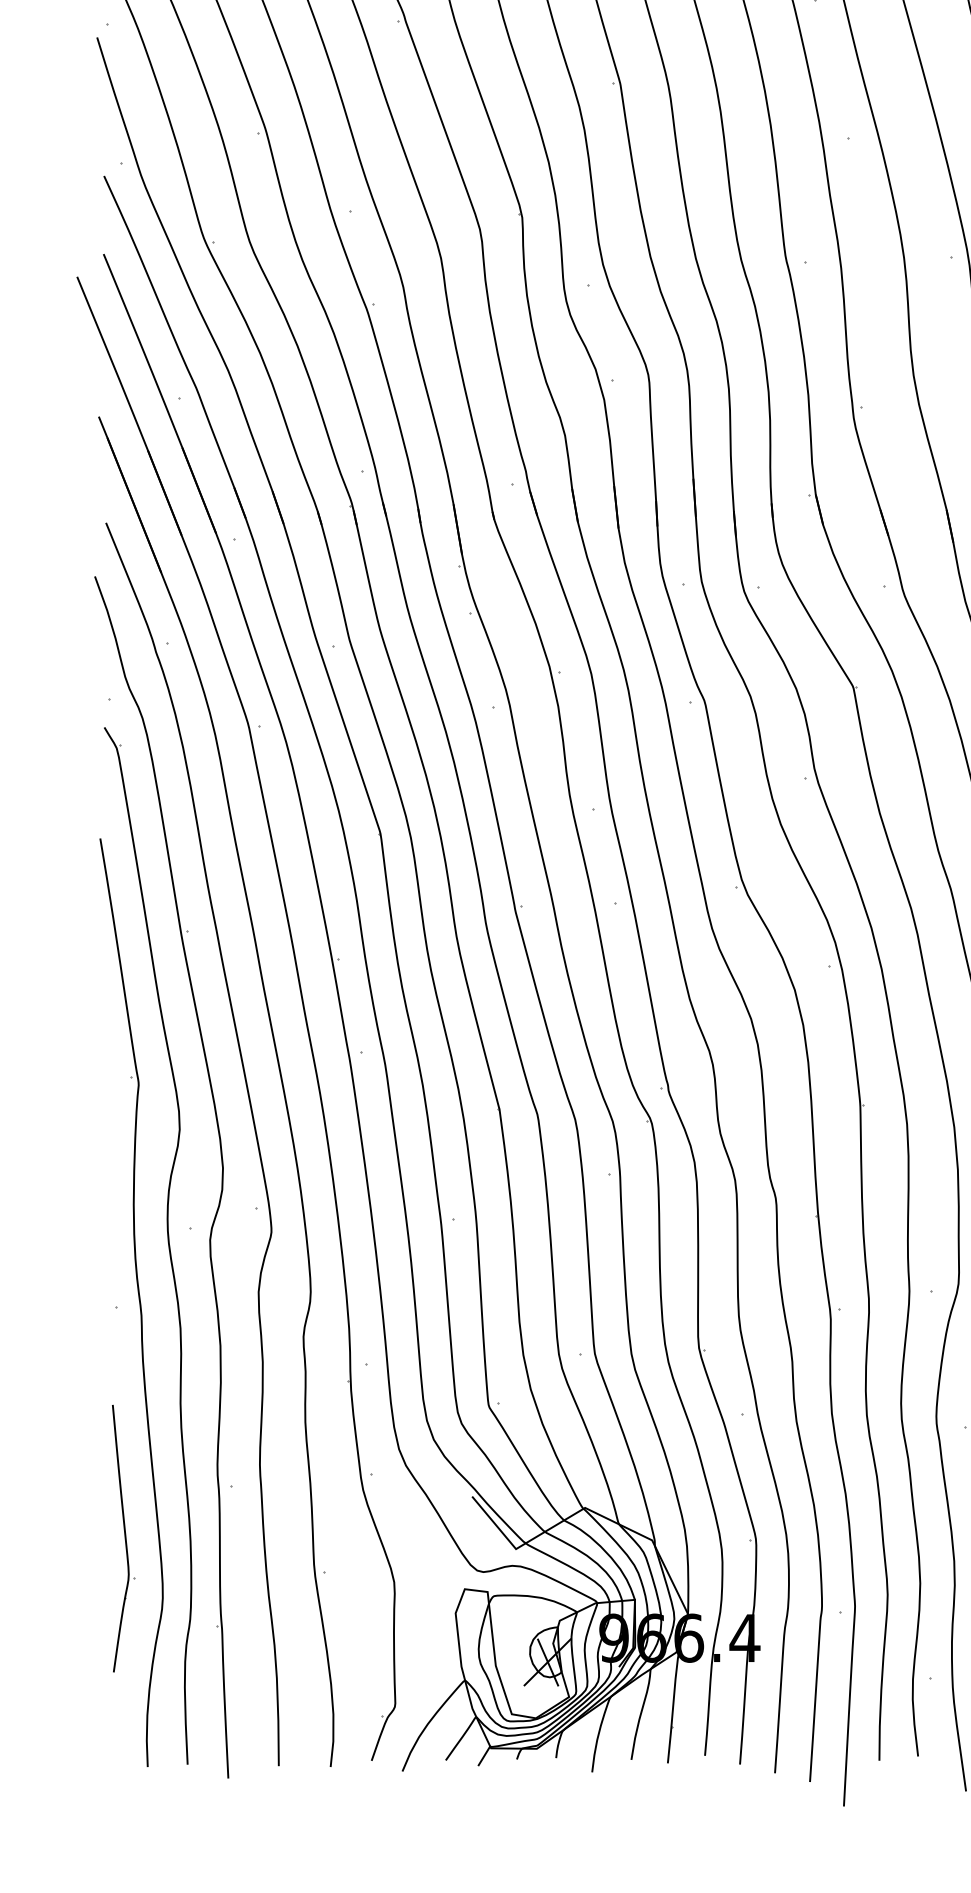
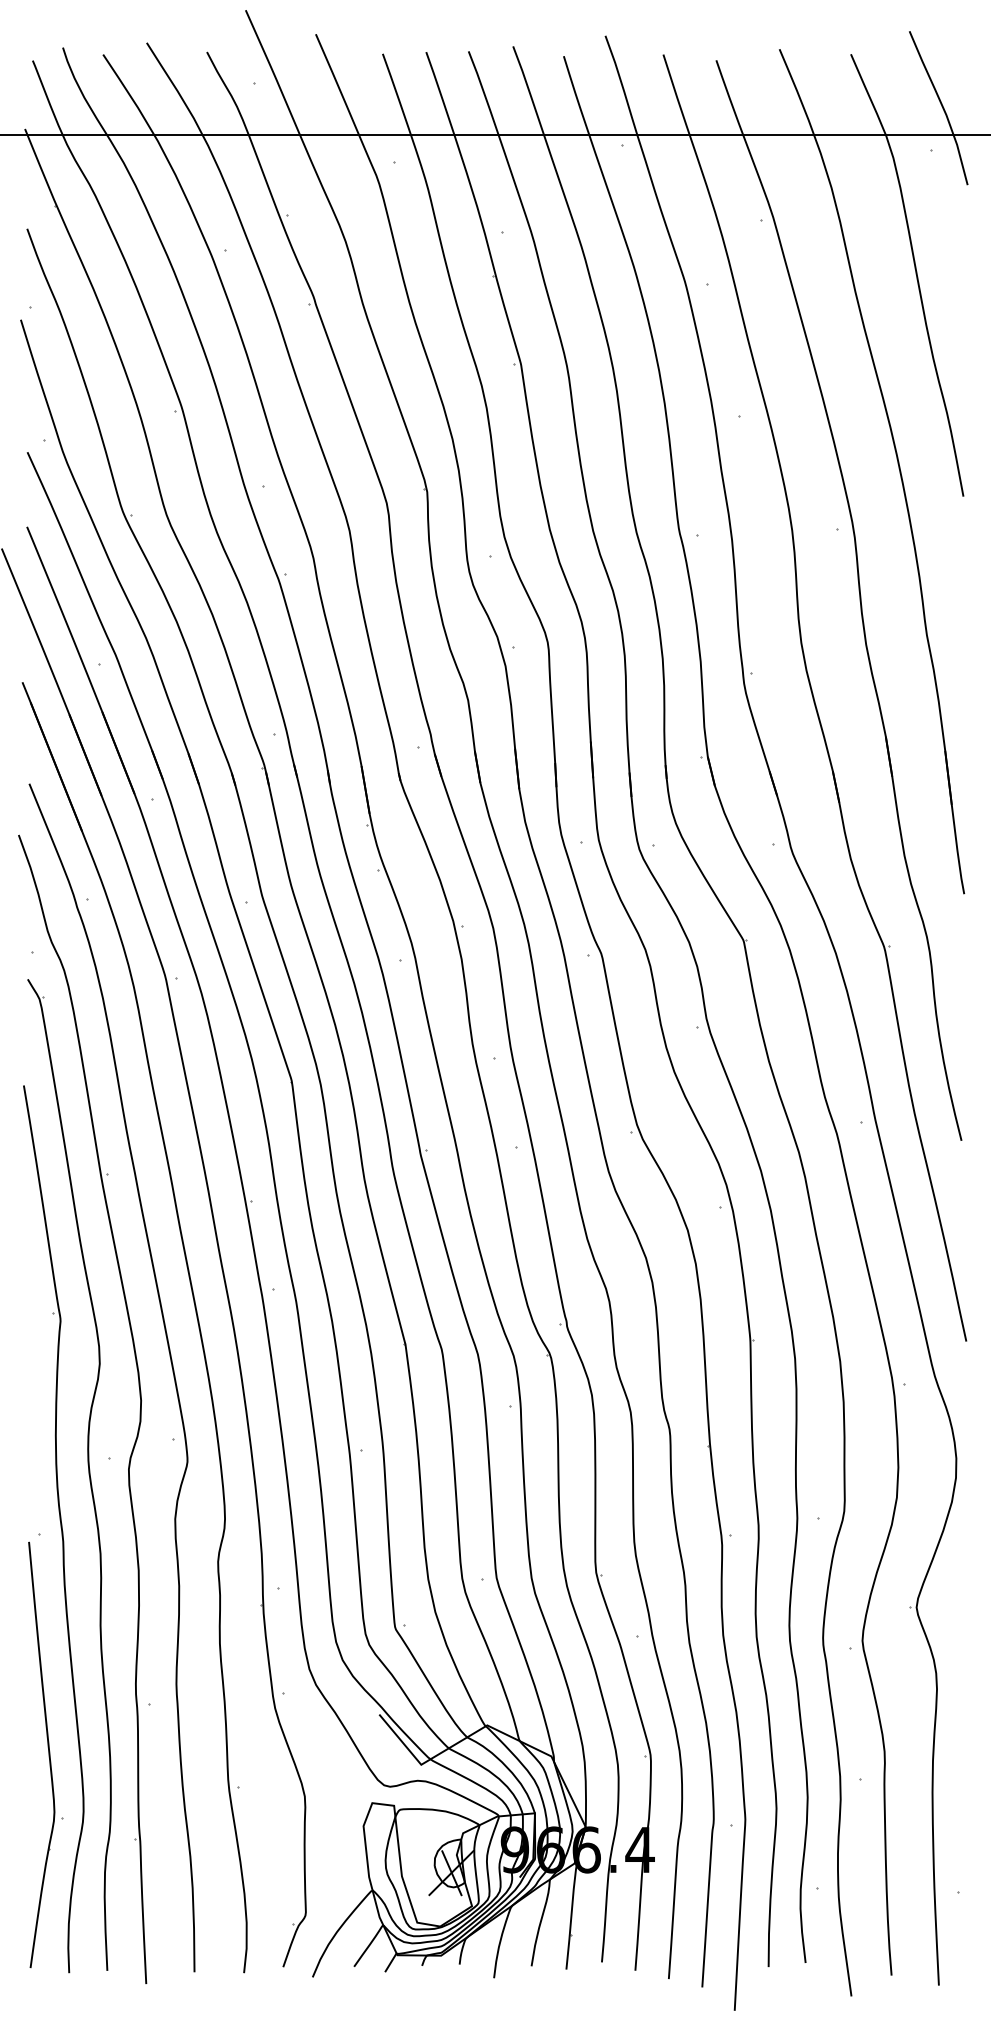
part: (122, 1538) -> (45, 1754), size x1.67

